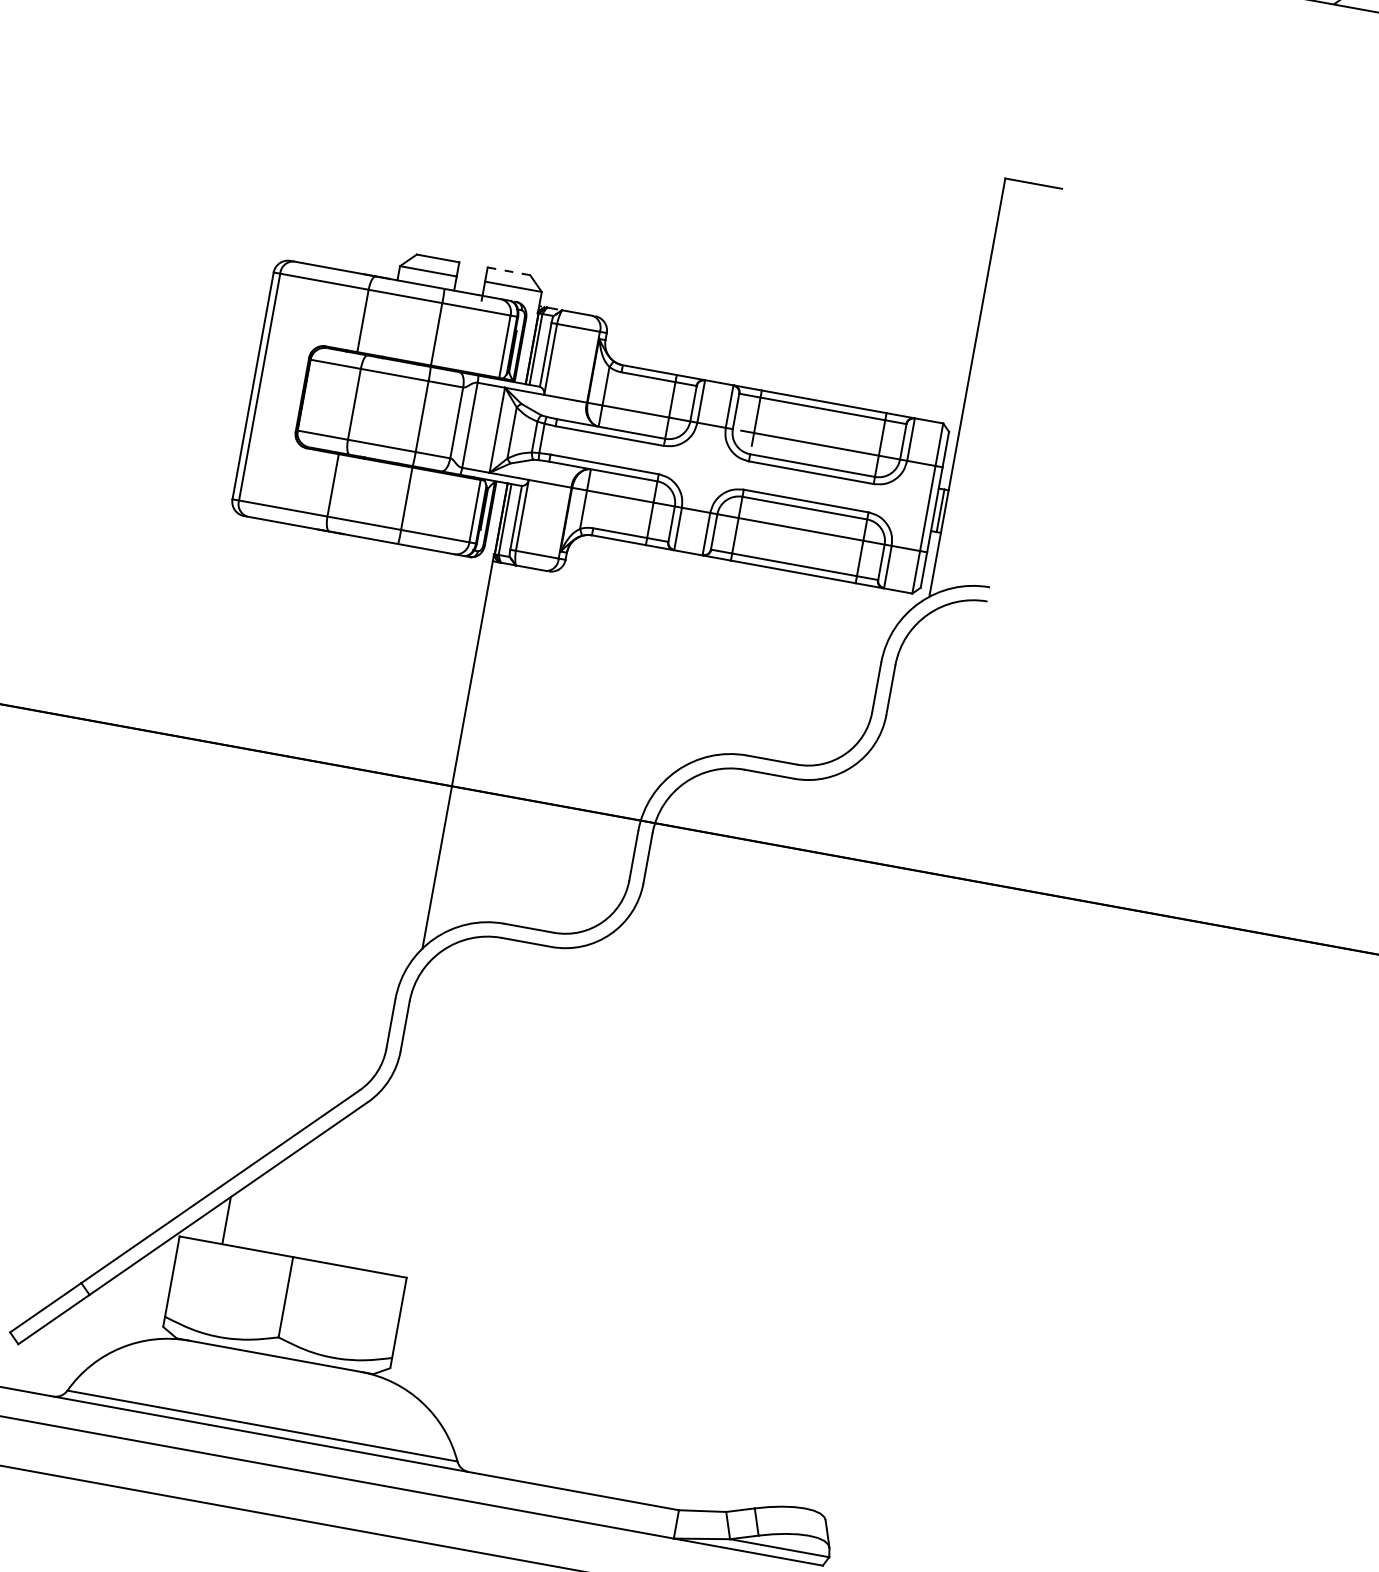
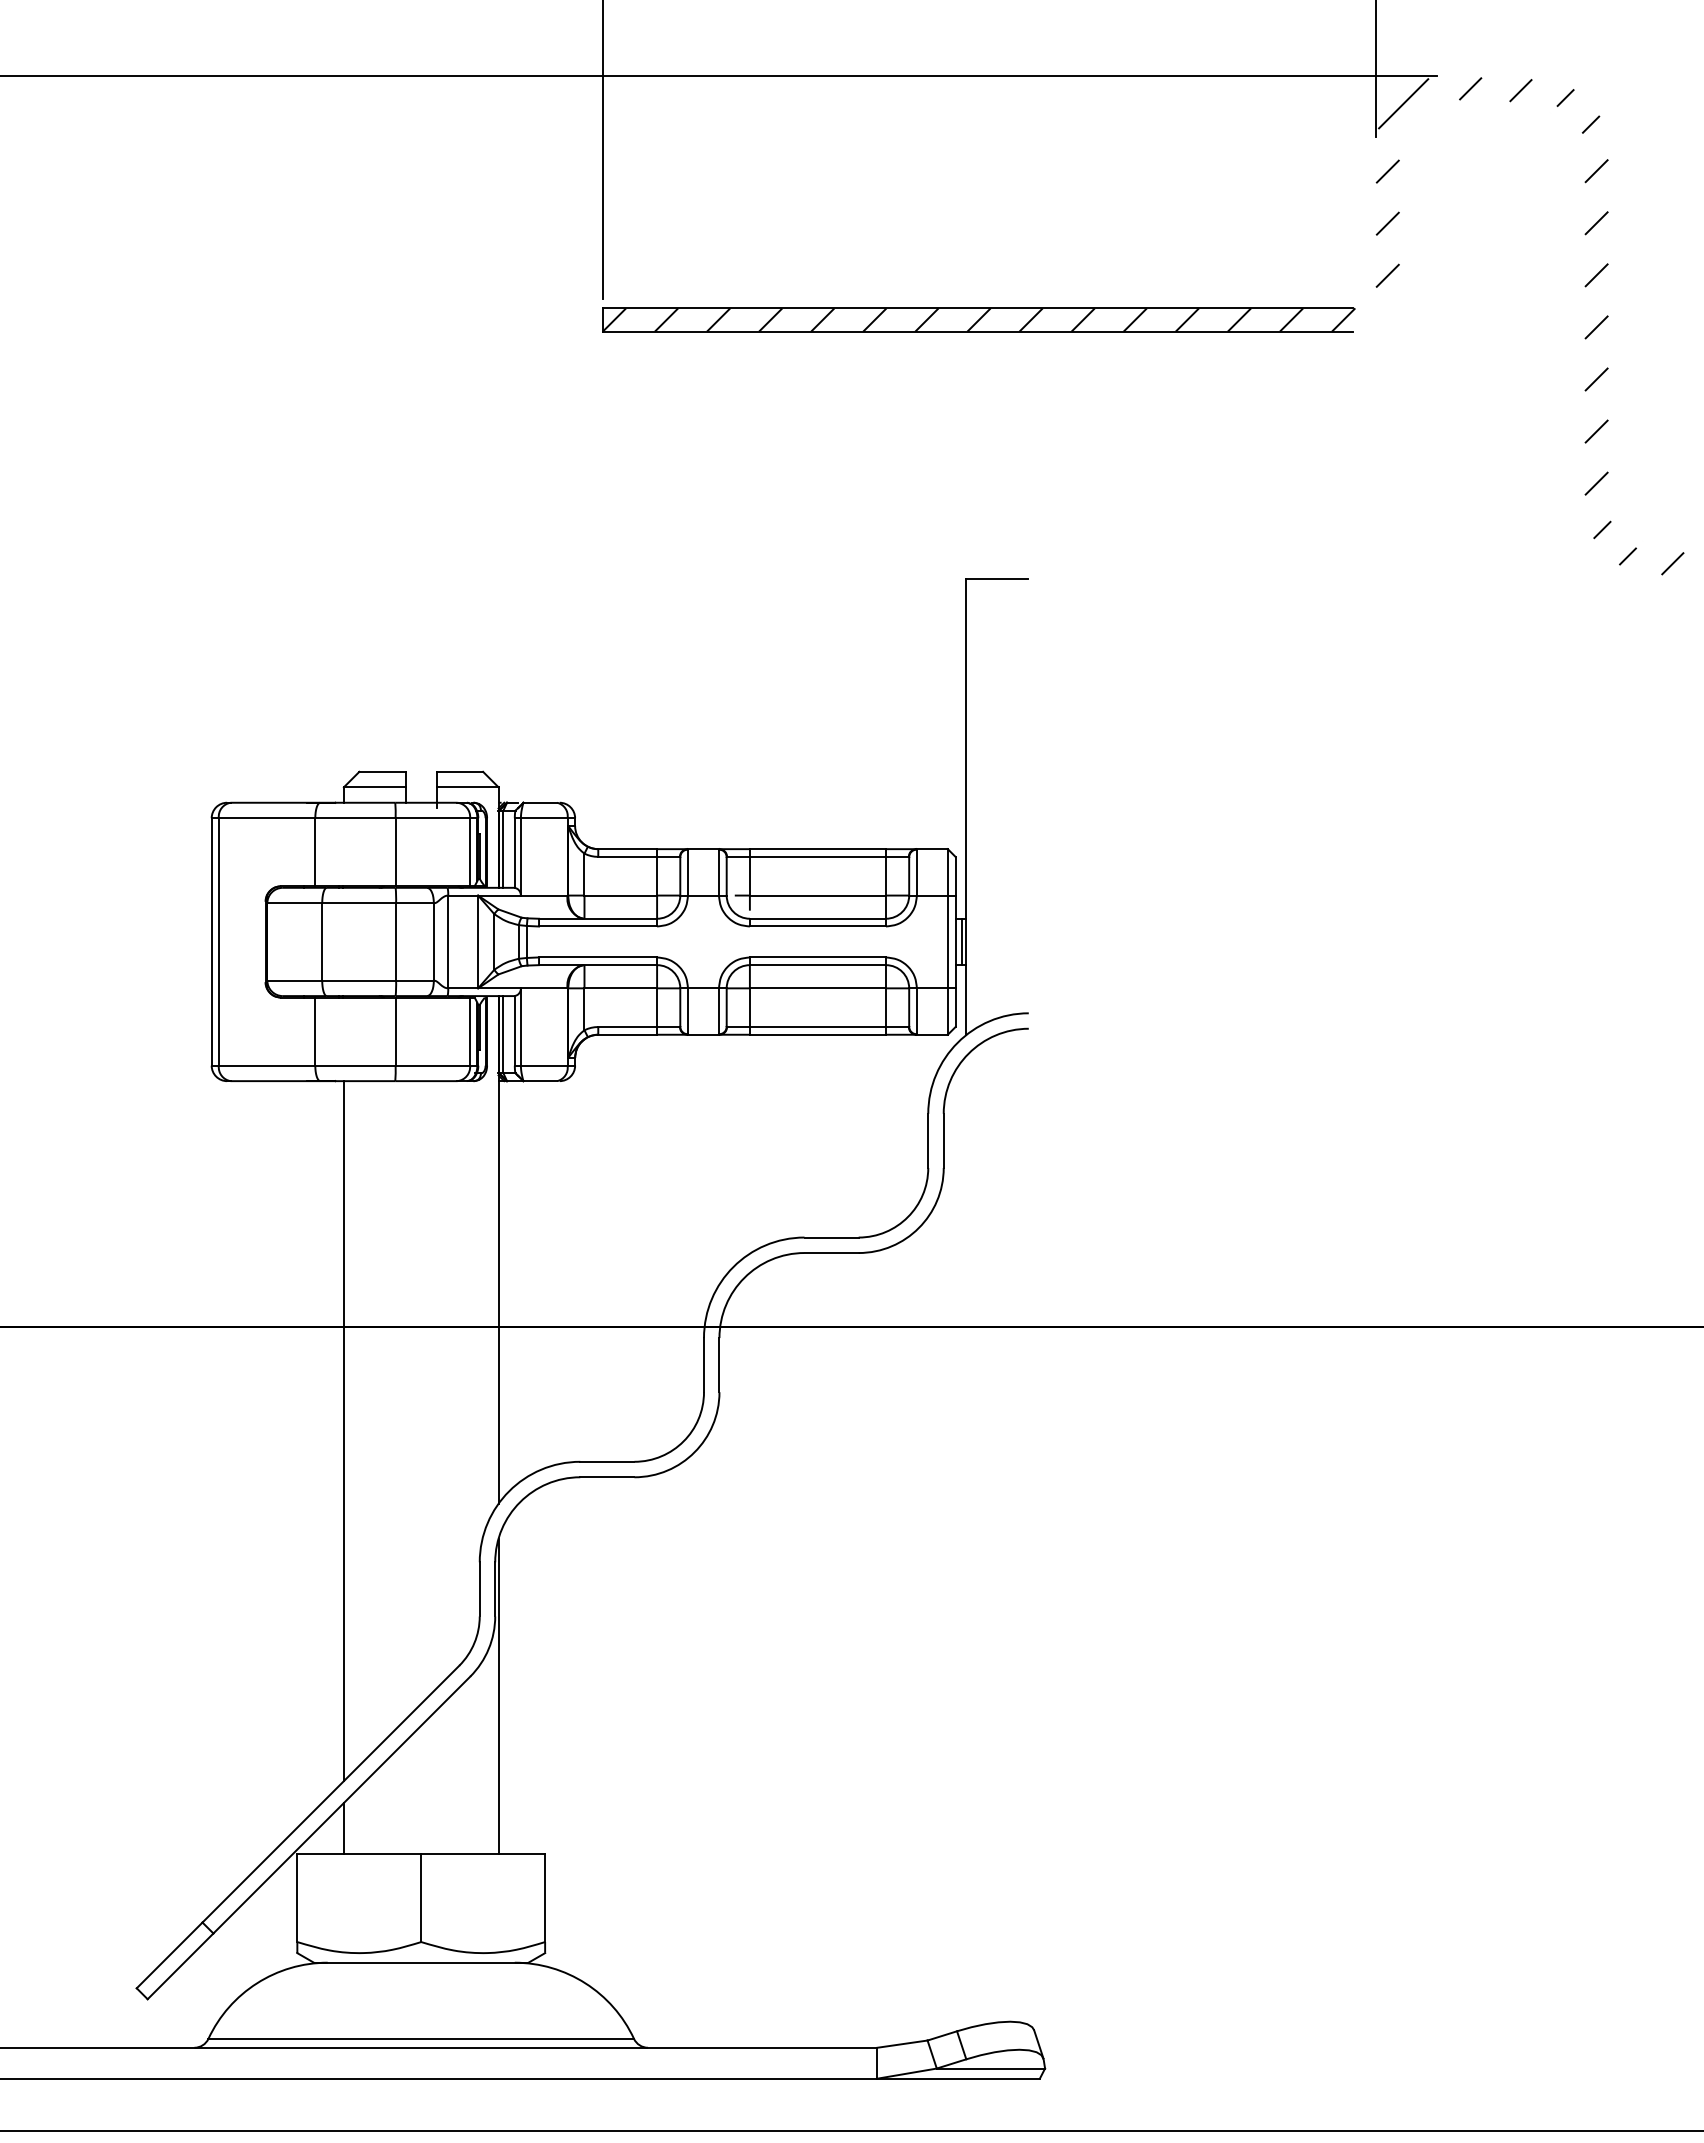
line: (508, 270) -> (459, 771), dashed -> solid
line: (292, 856) -> (343, 1431), added
line: (390, 1125) -> (498, 1696), added

